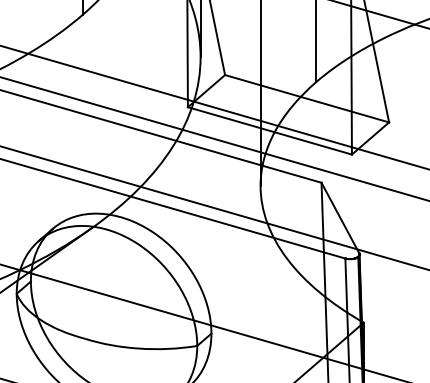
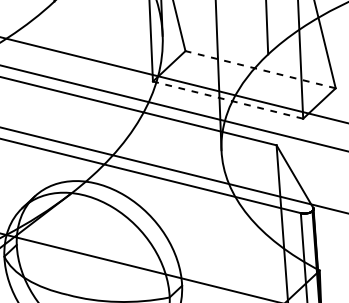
line: (306, 98) -> (260, 69), solid -> dashed
line: (269, 130) -> (227, 99), solid -> dashed

